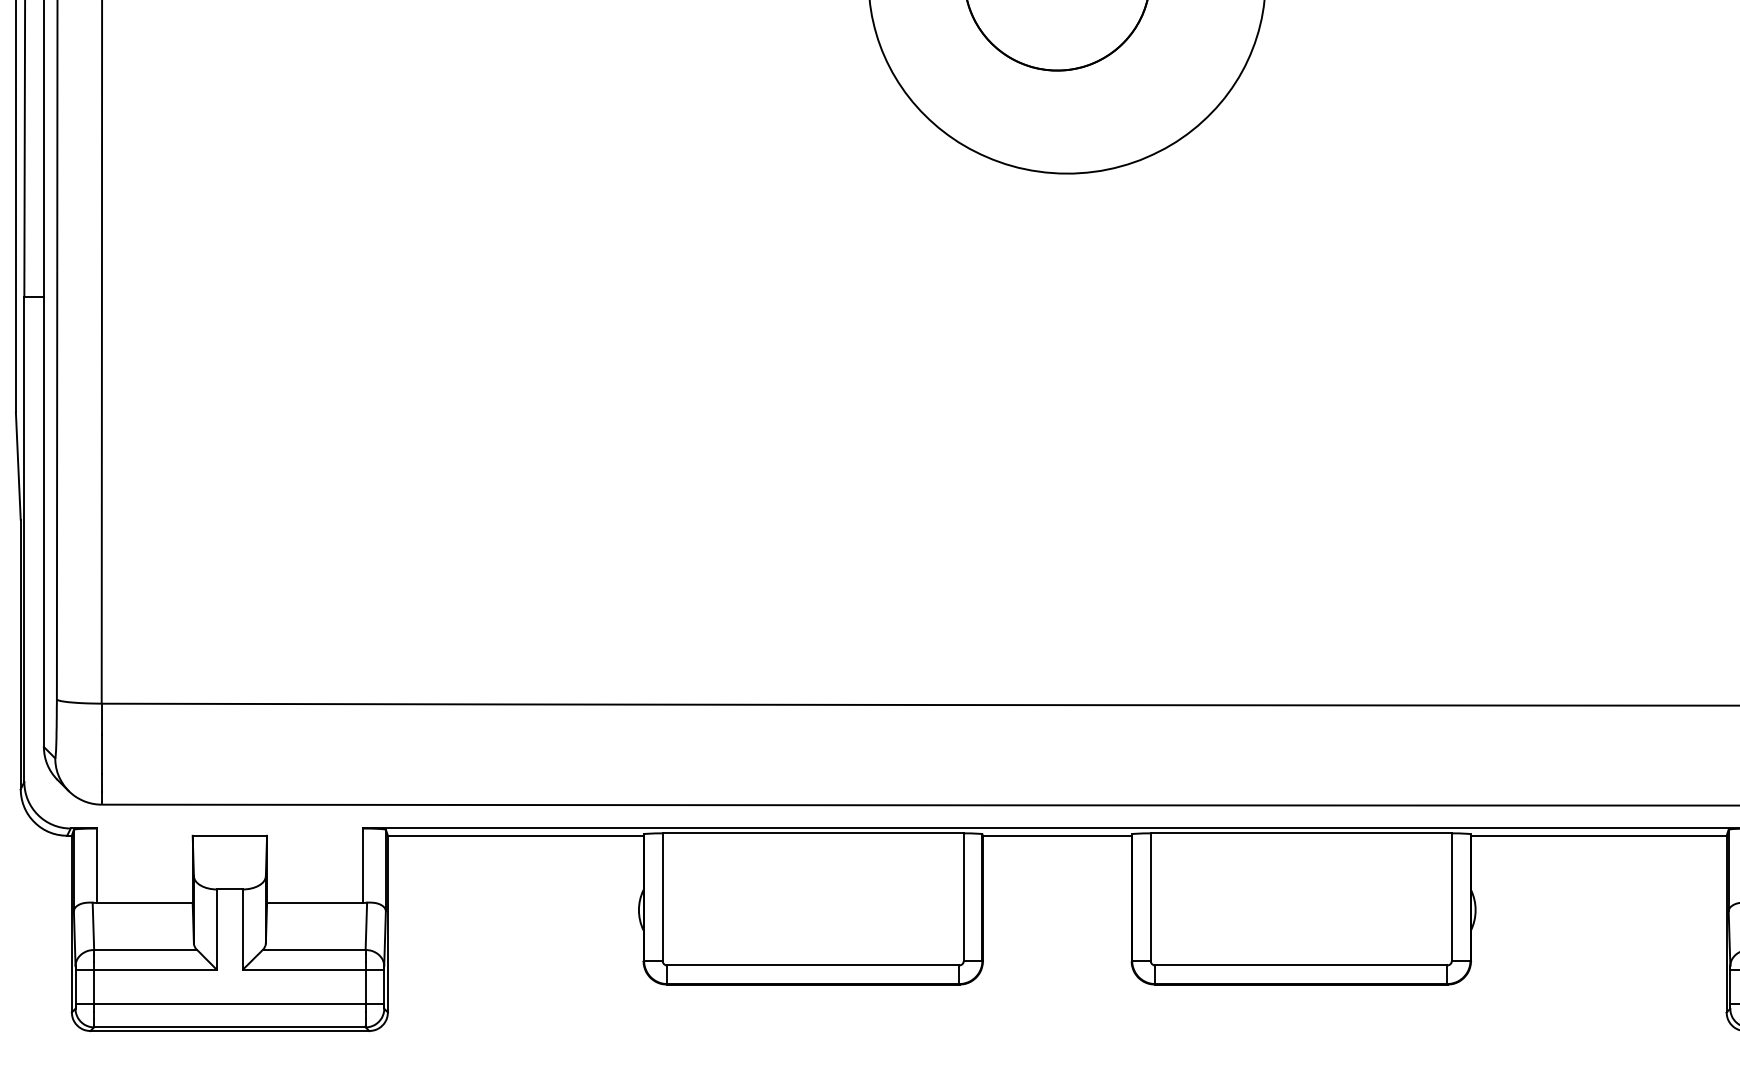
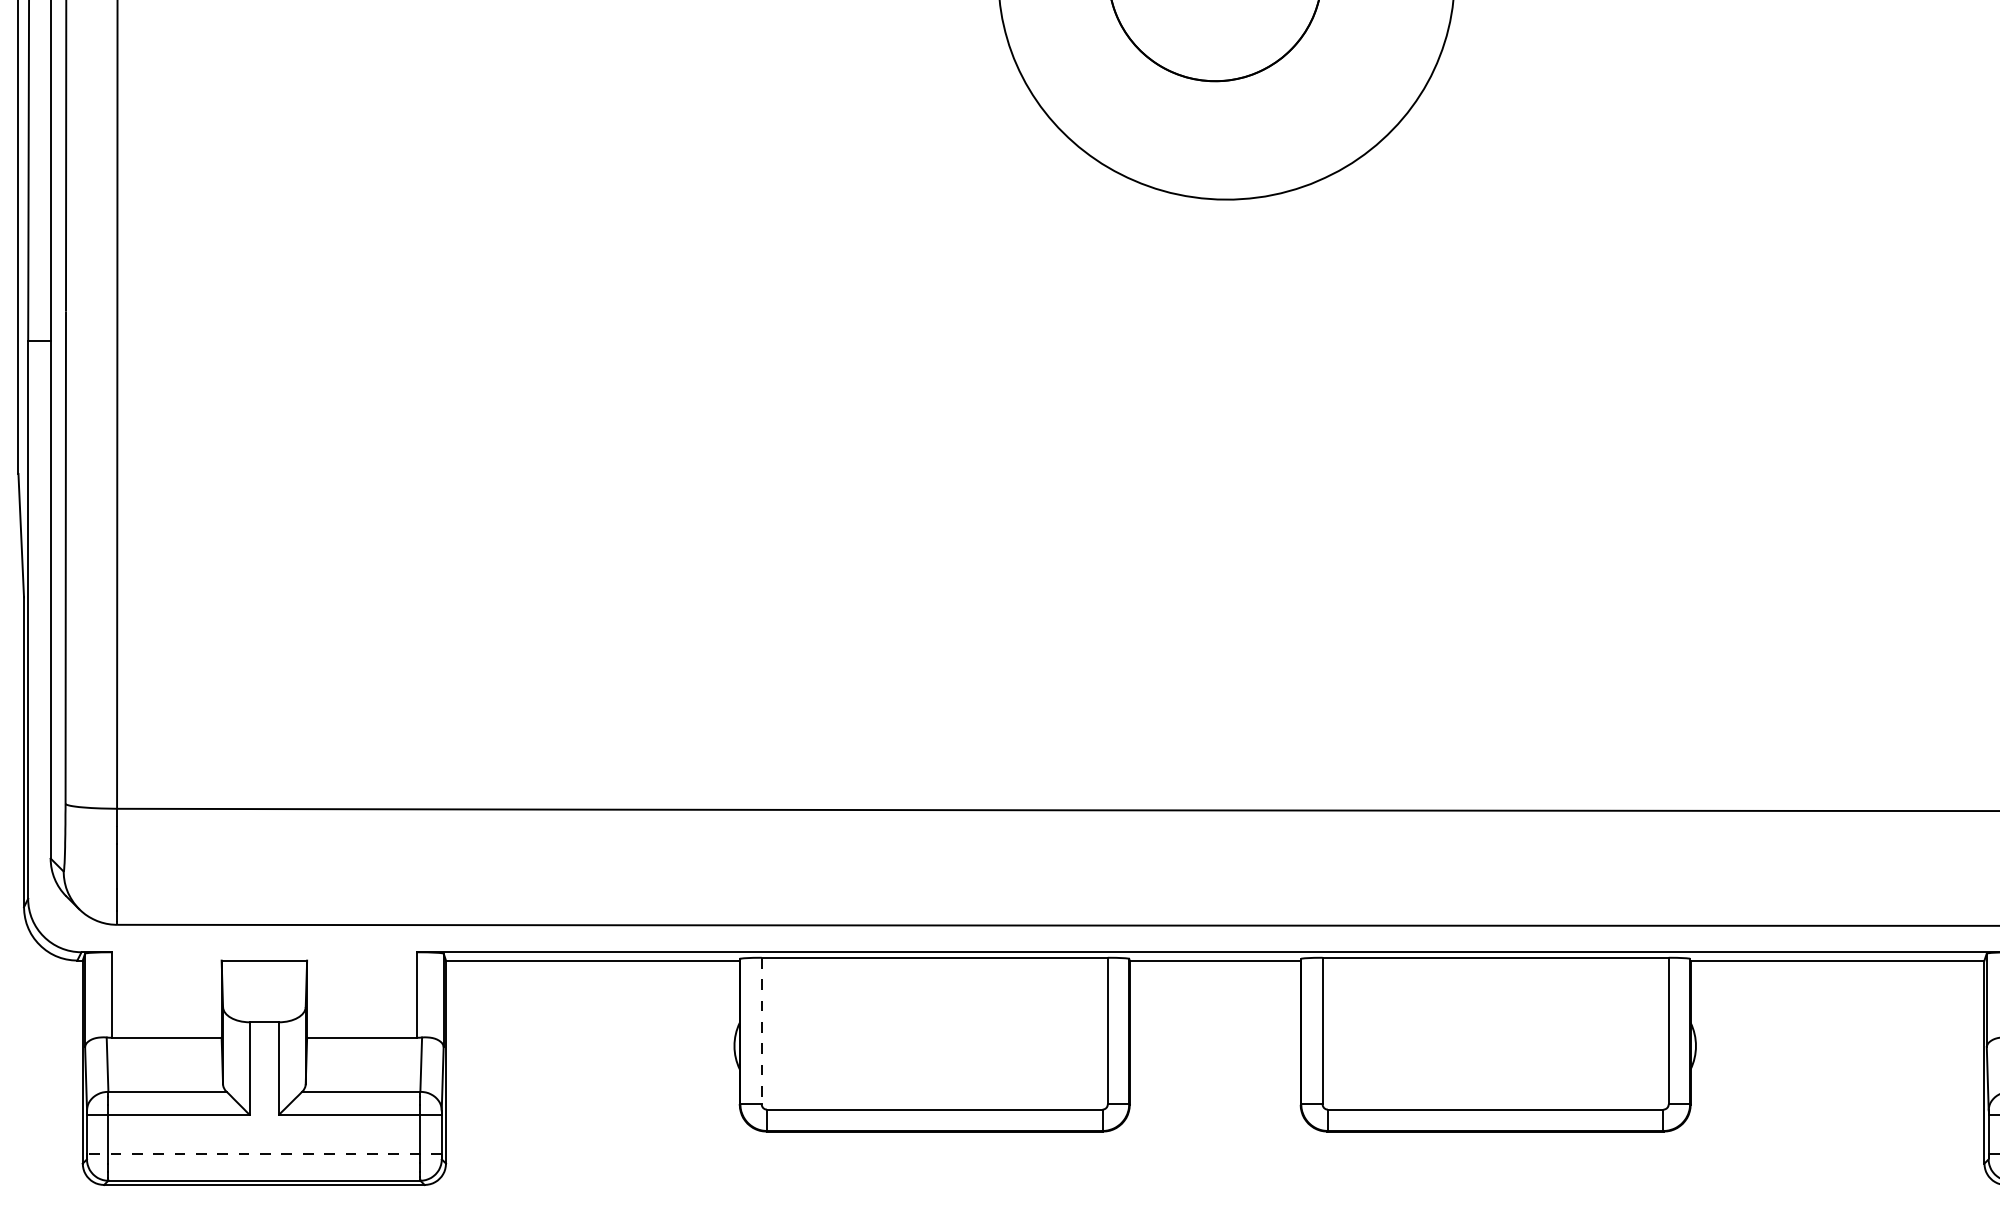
line: (662, 897) -> (761, 1031), solid -> dashed
line: (229, 1004) -> (263, 1154), solid -> dashed

